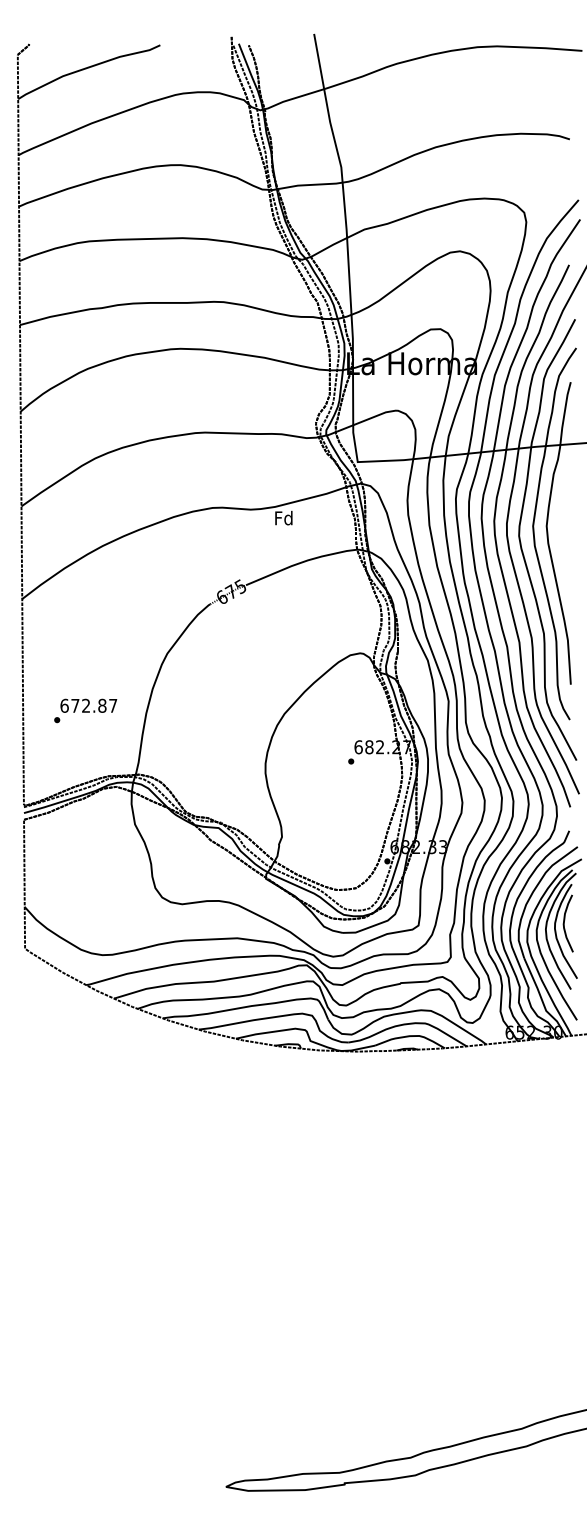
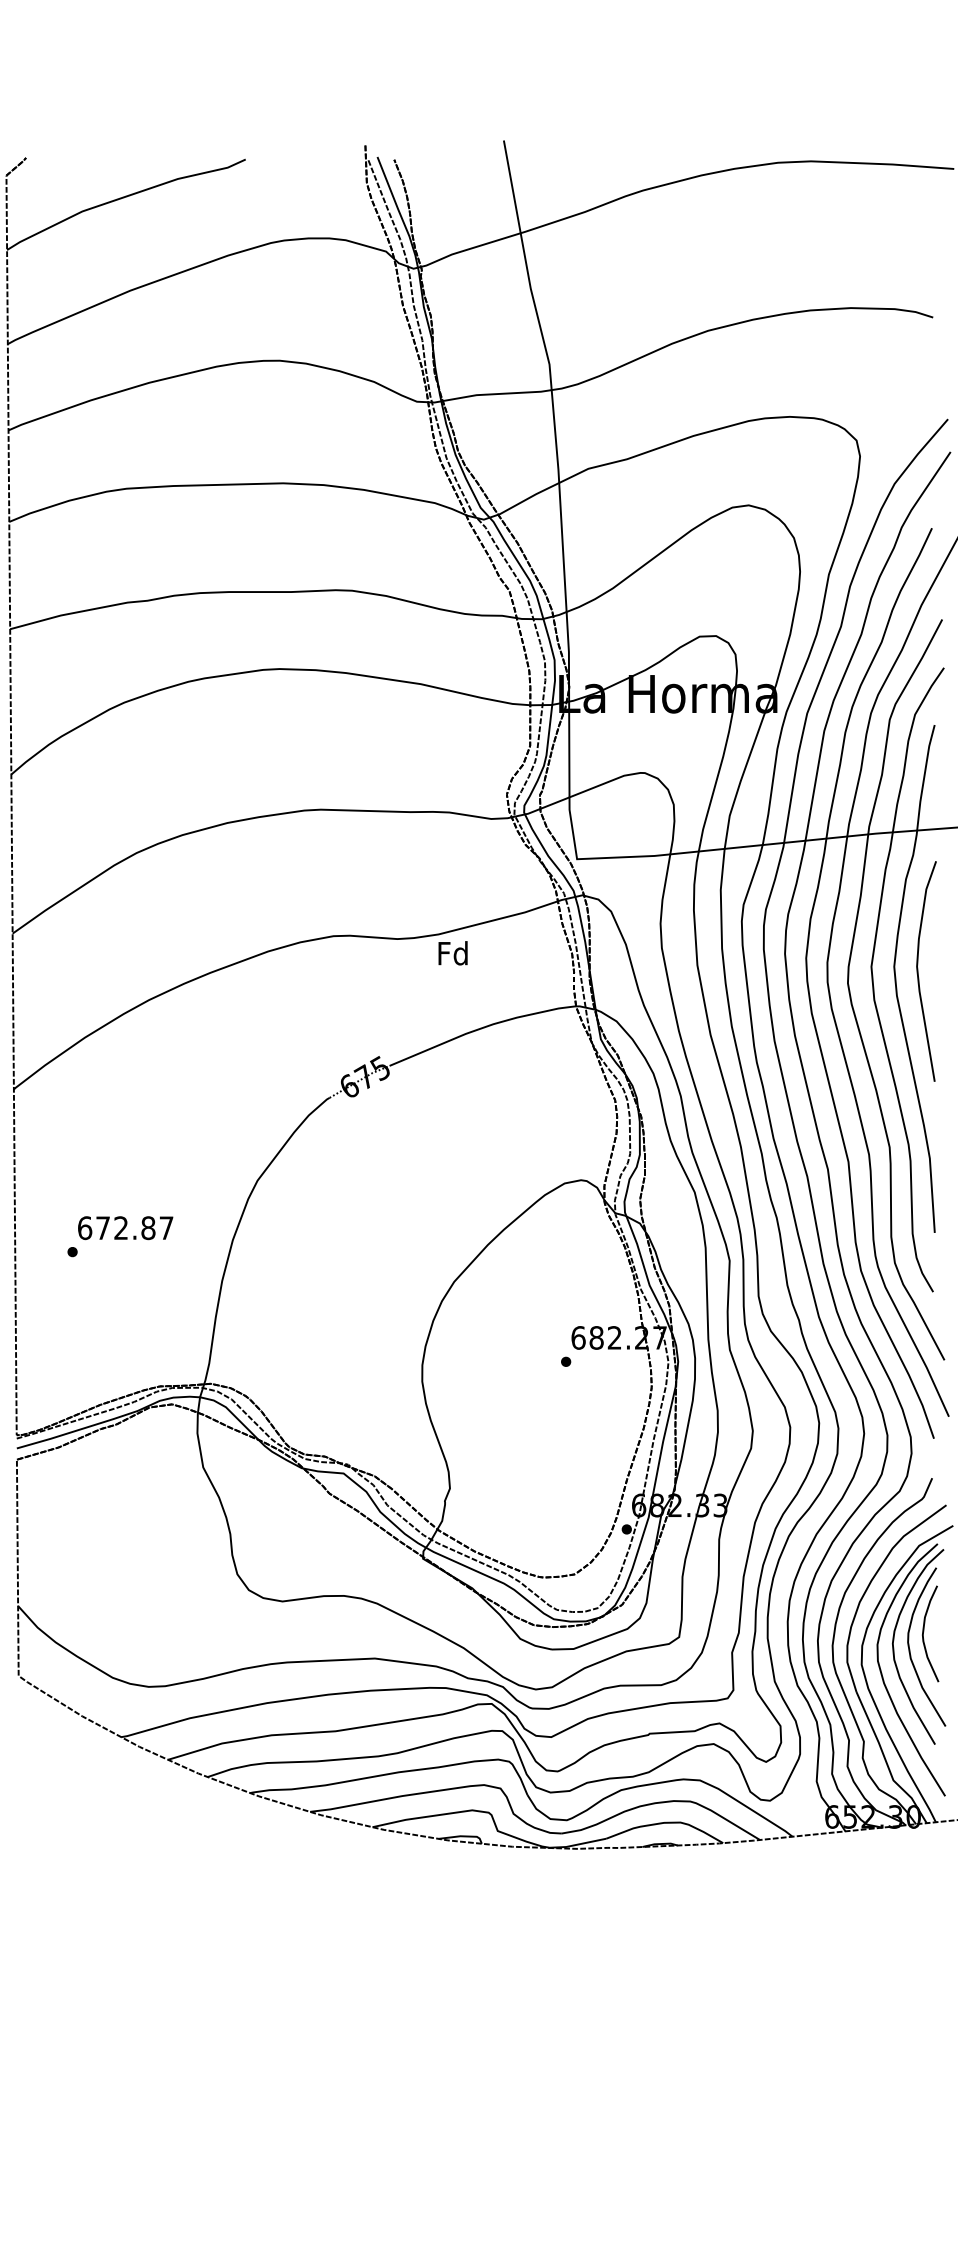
curve: (561, 528) -> (919, 970), added
text: (85, 710) -> (120, 1235), moved

